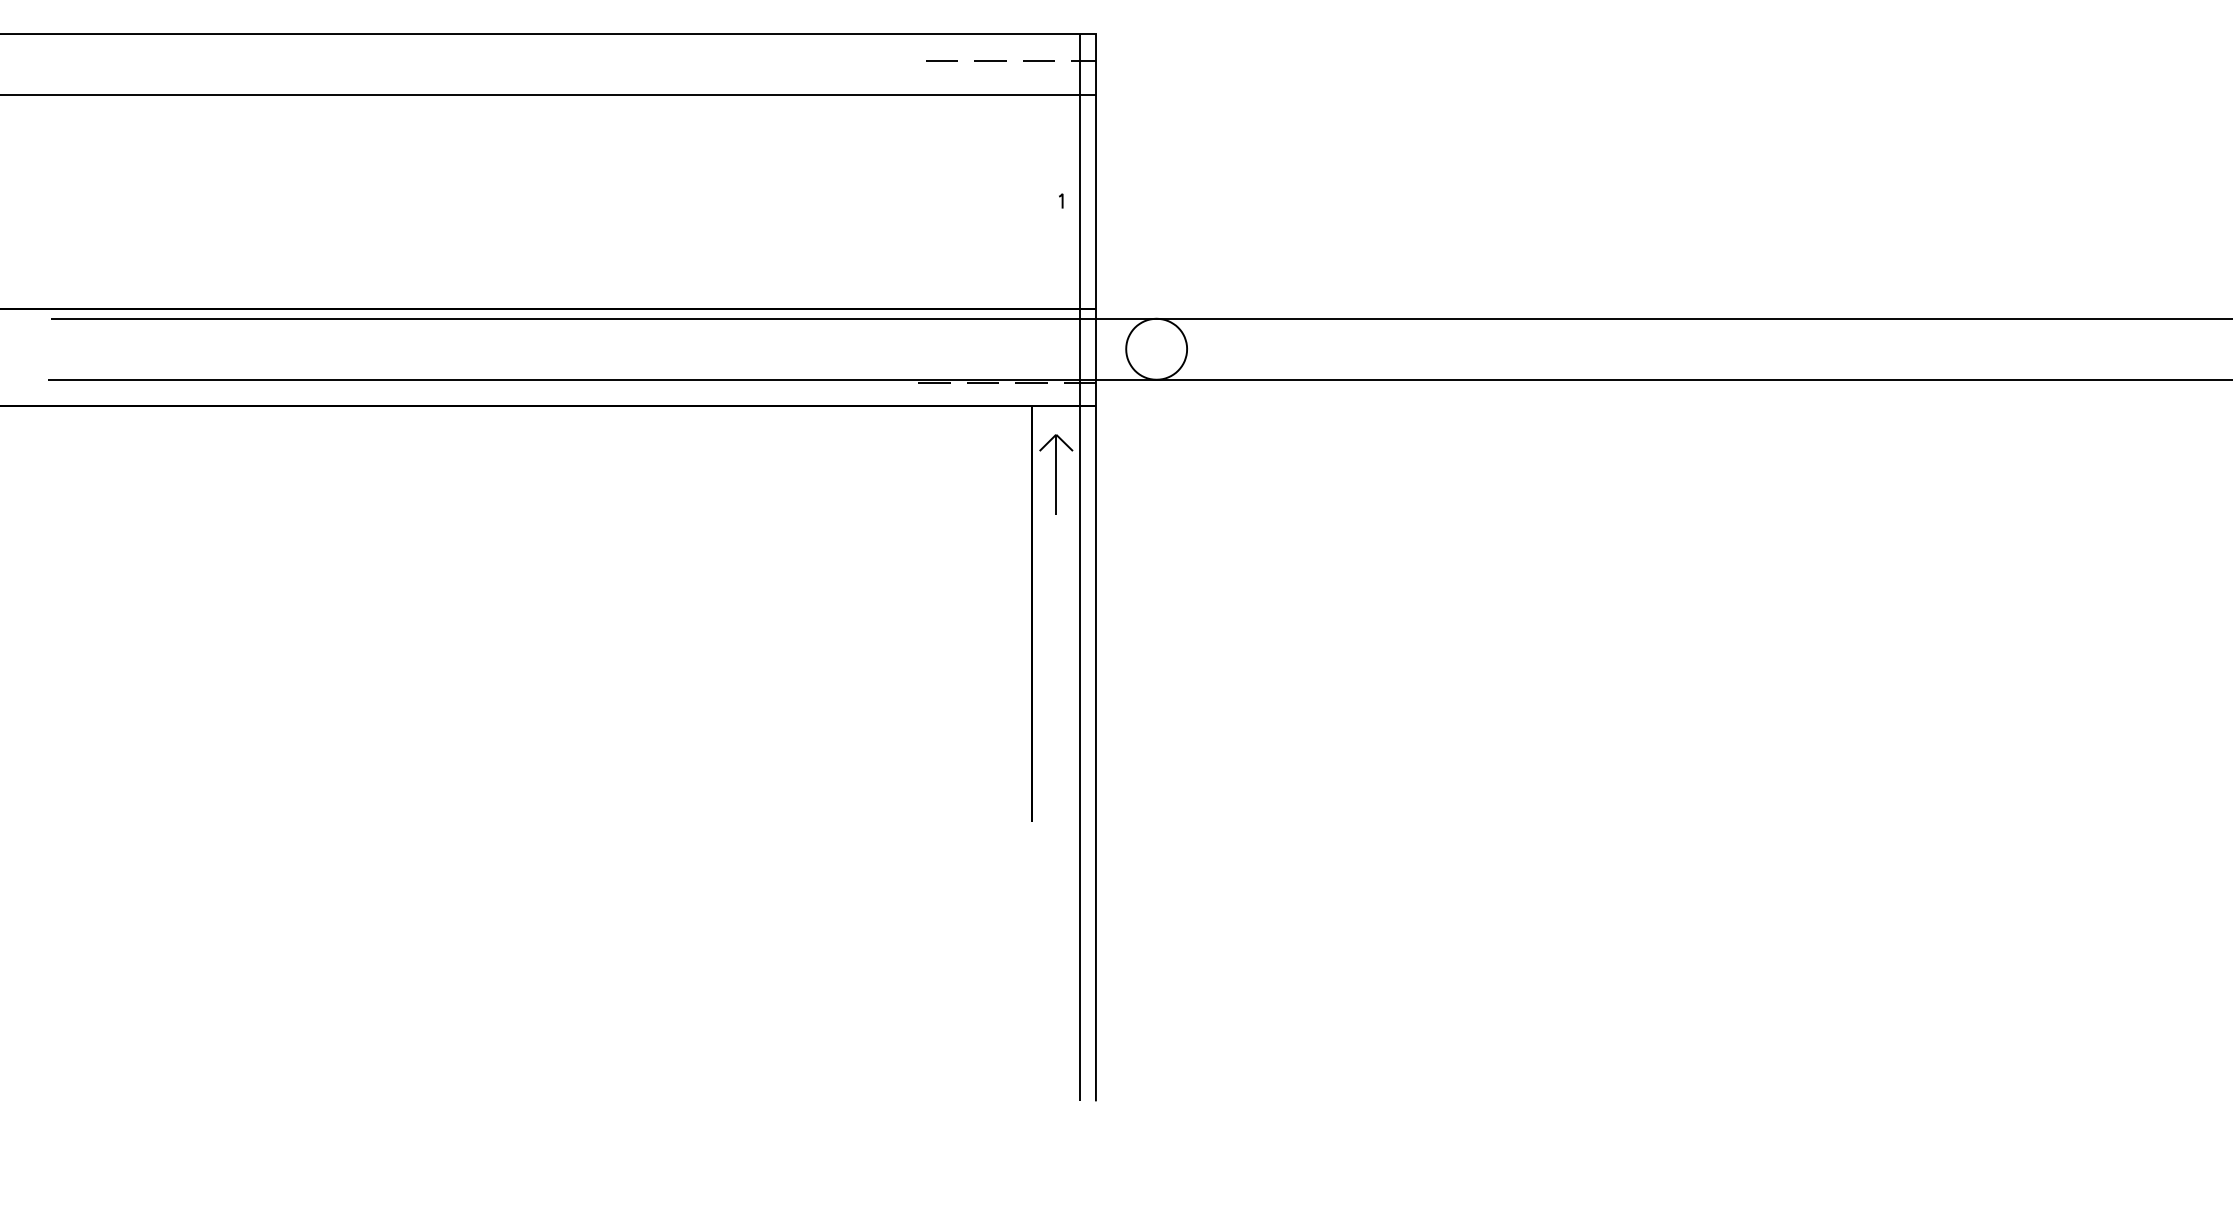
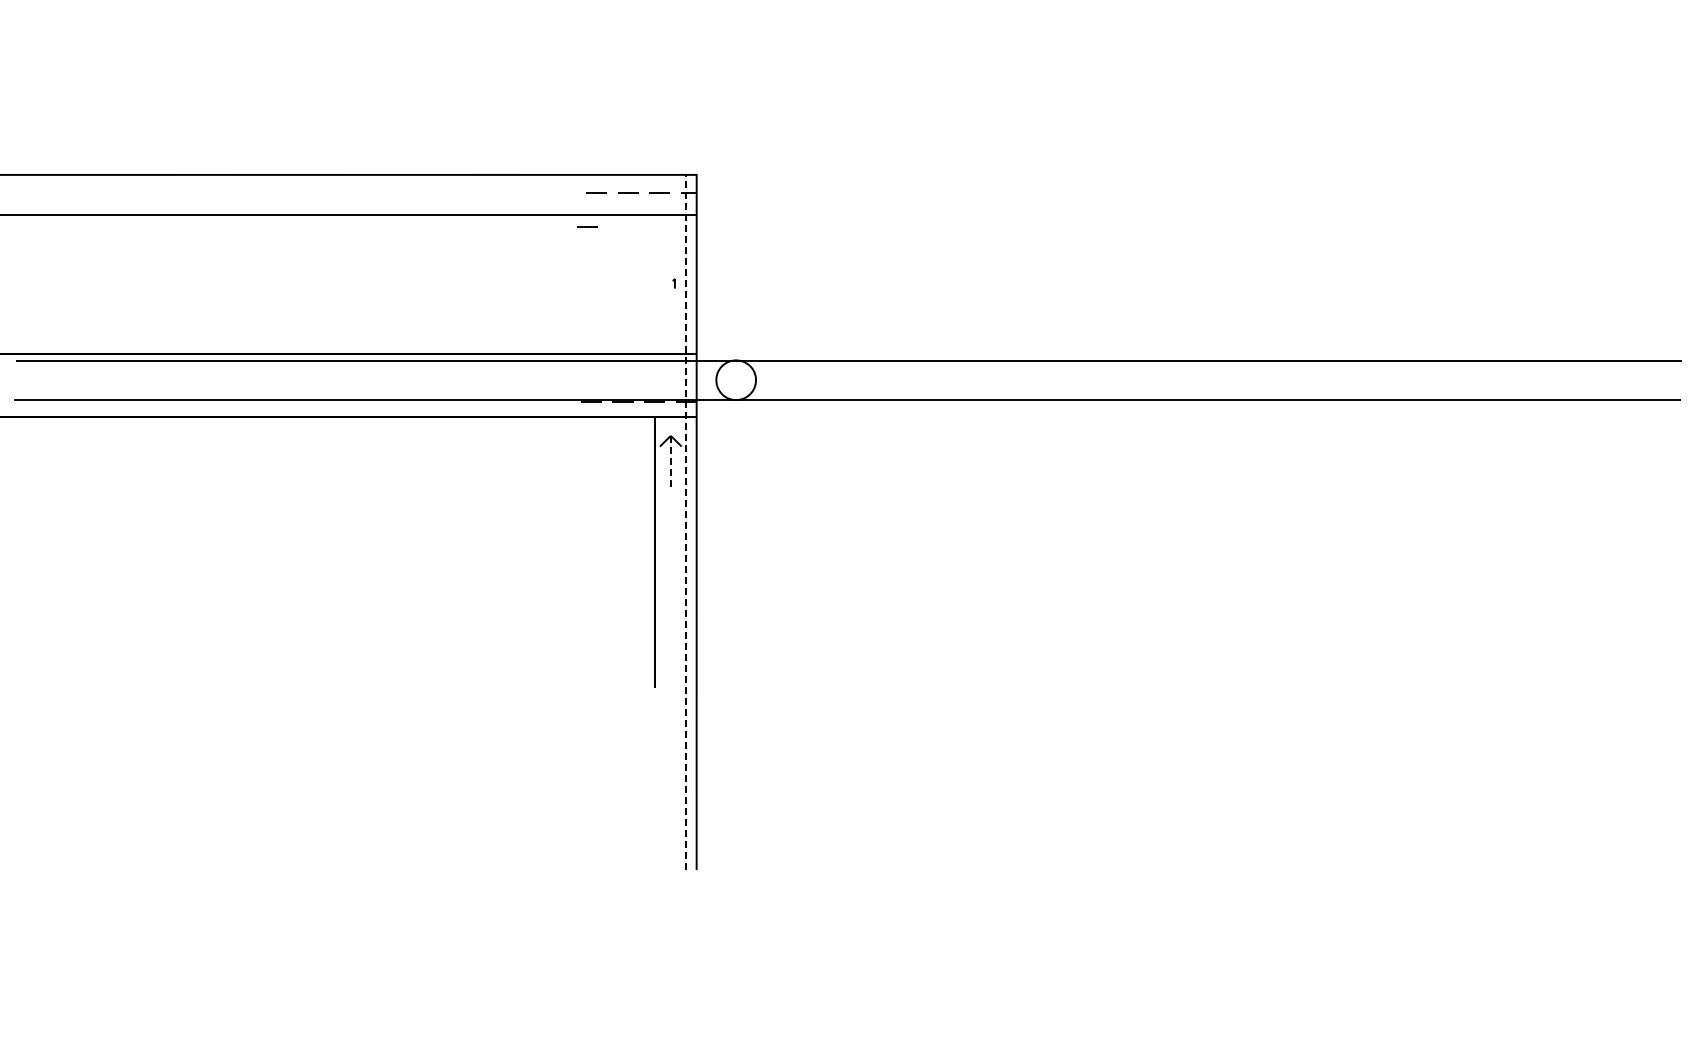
line: (928, 113) -> (587, 226), added
line: (1055, 475) -> (670, 462), solid -> dashed
line: (1080, 567) -> (686, 522), solid -> dashed

